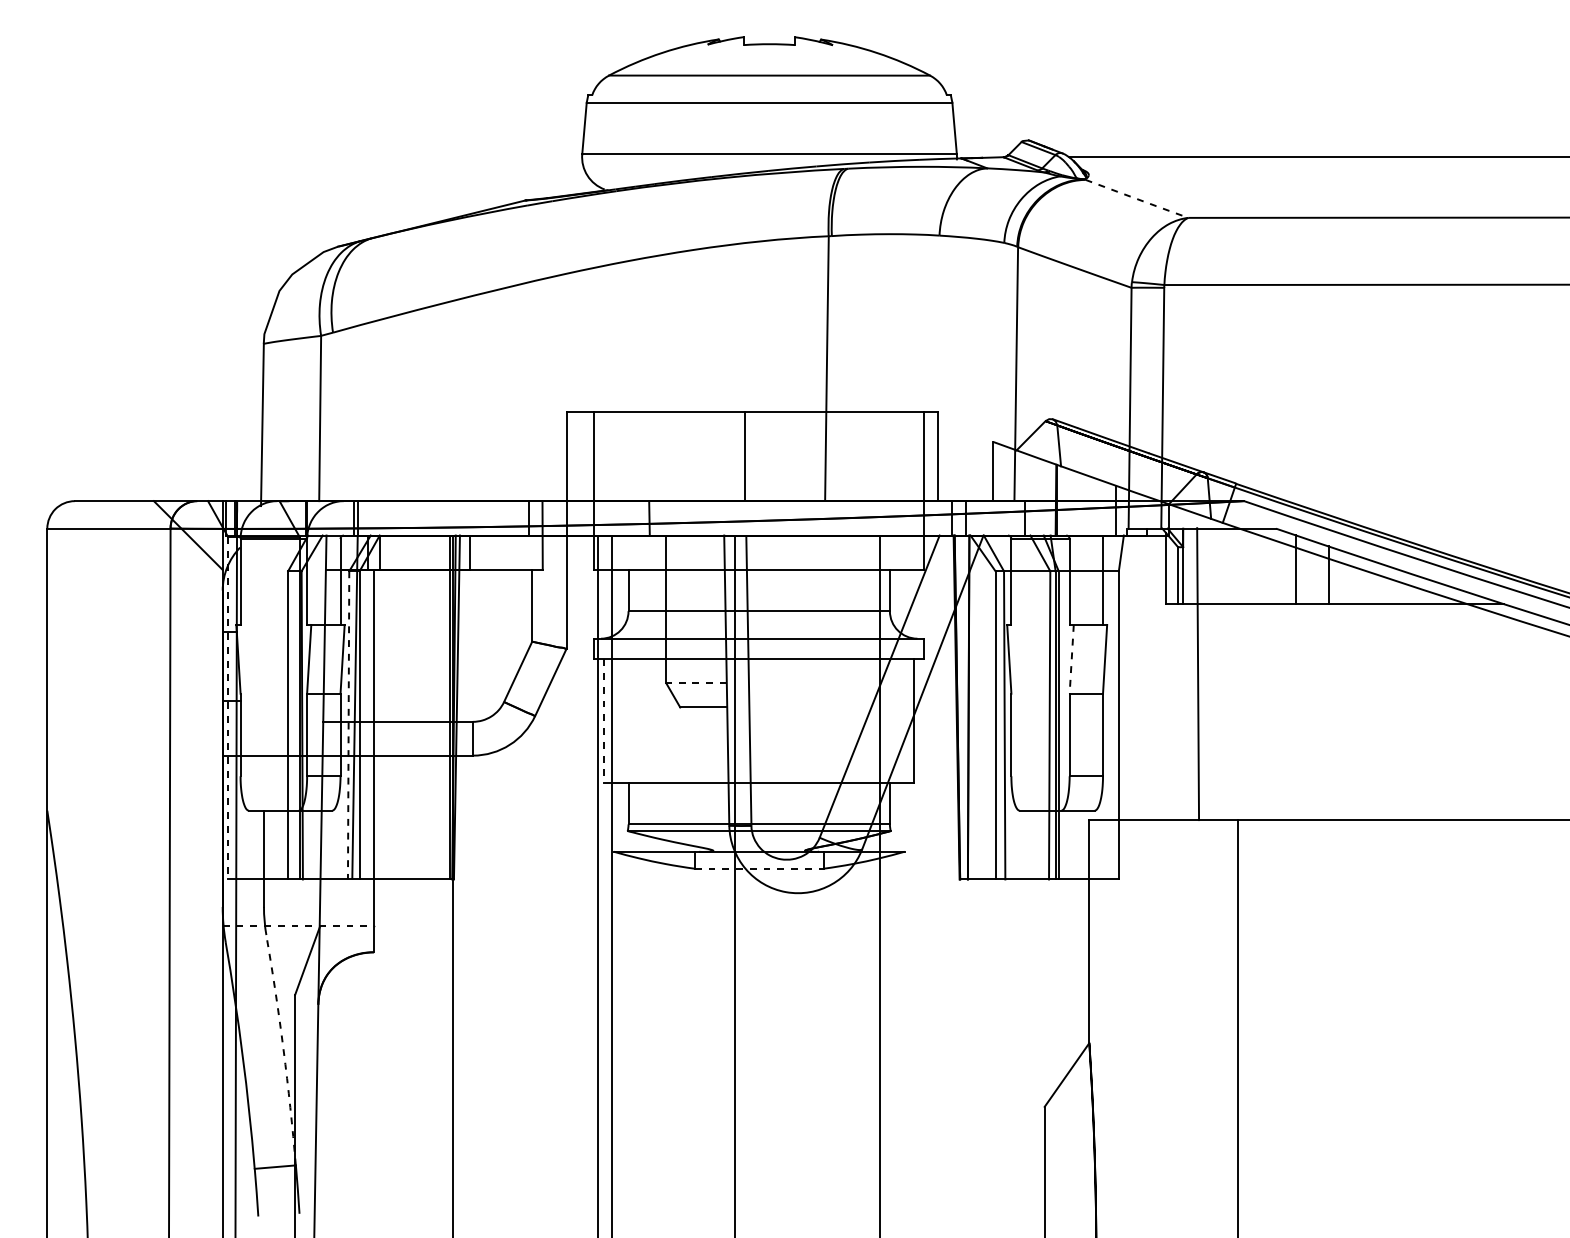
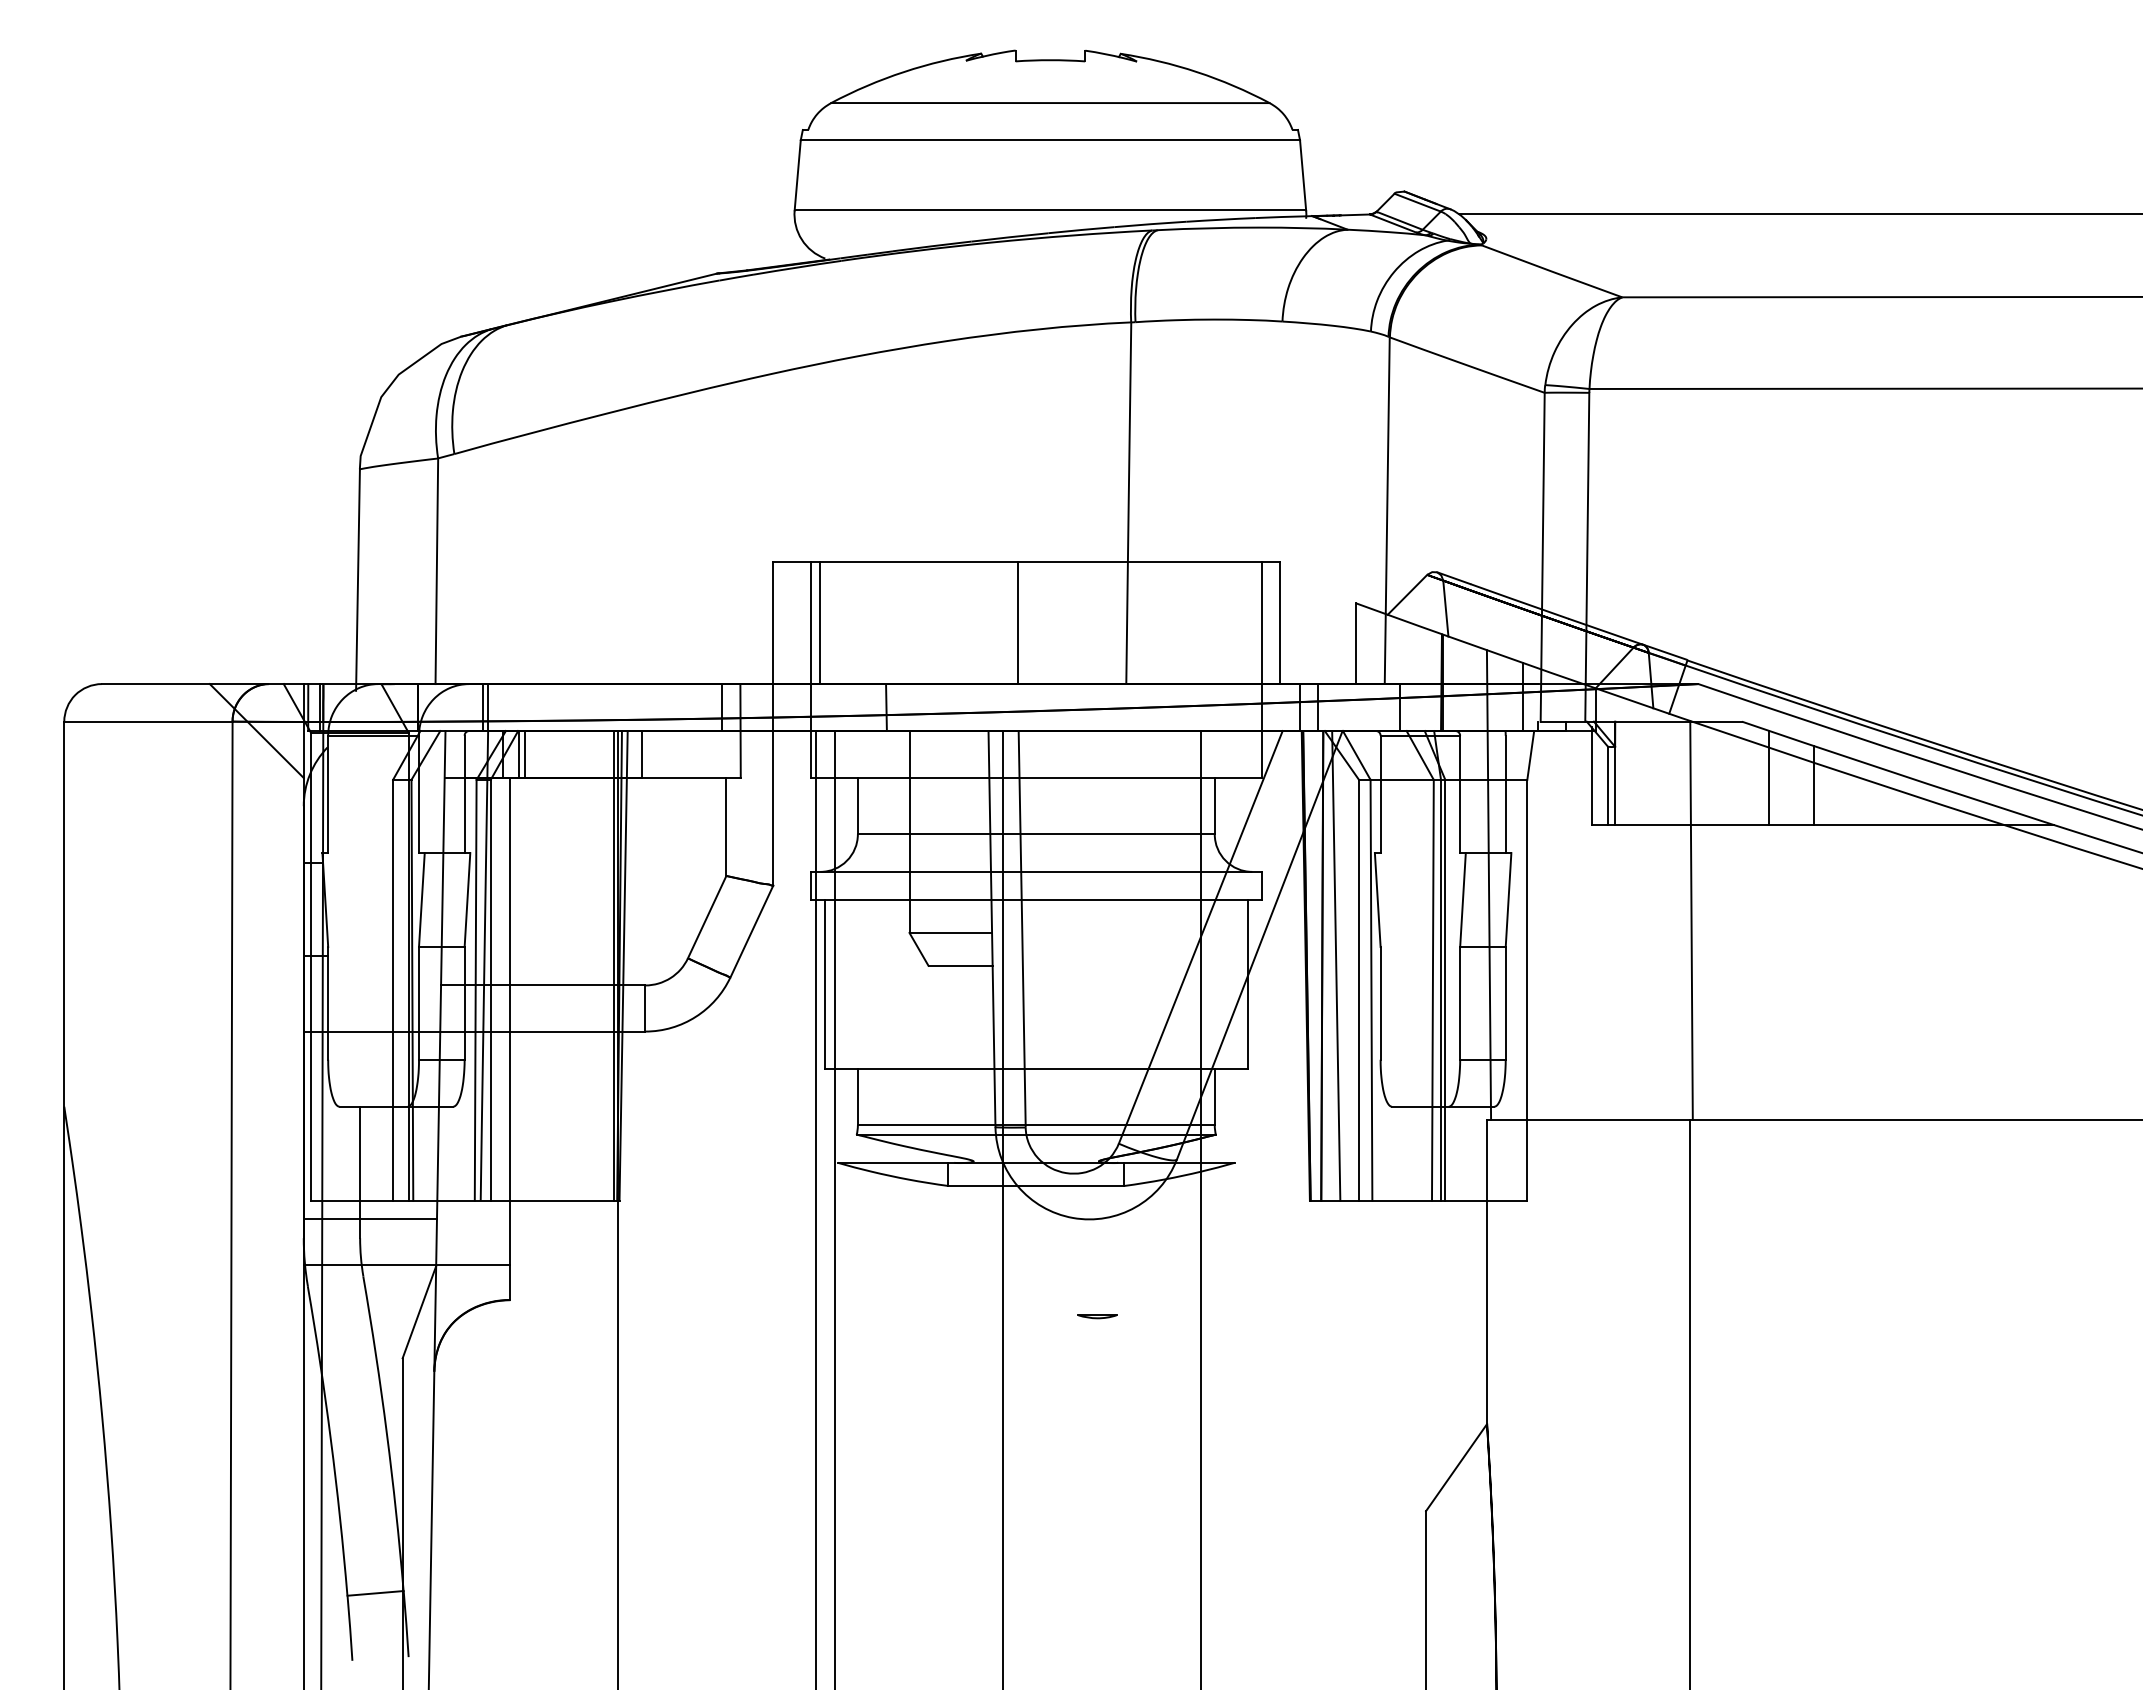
arc: (1137, 198) -> (1552, 271), dashed -> solid
line: (601, 456) -> (820, 622), added
line: (385, 552) -> (525, 754), added
line: (1090, 647) -> (1488, 884), added
line: (1071, 659) -> (1462, 900), dashed -> solid
line: (1198, 673) -> (1691, 919), moved
line: (696, 683) -> (950, 932), dashed -> solid
line: (228, 707) -> (311, 966), dashed -> solid
line: (979, 707) -> (1336, 965), added
line: (604, 721) -> (825, 984), dashed -> solid
line: (348, 725) -> (475, 990), dashed -> solid
line: (759, 868) -> (1036, 1185), dashed -> solid
line: (271, 893) -> (370, 1219), added
line: (298, 926) -> (407, 1264), dashed -> solid
part: (804, 964) -> (1097, 1316), added
arc: (283, 1050) -> (386, 1433), dashed -> solid

